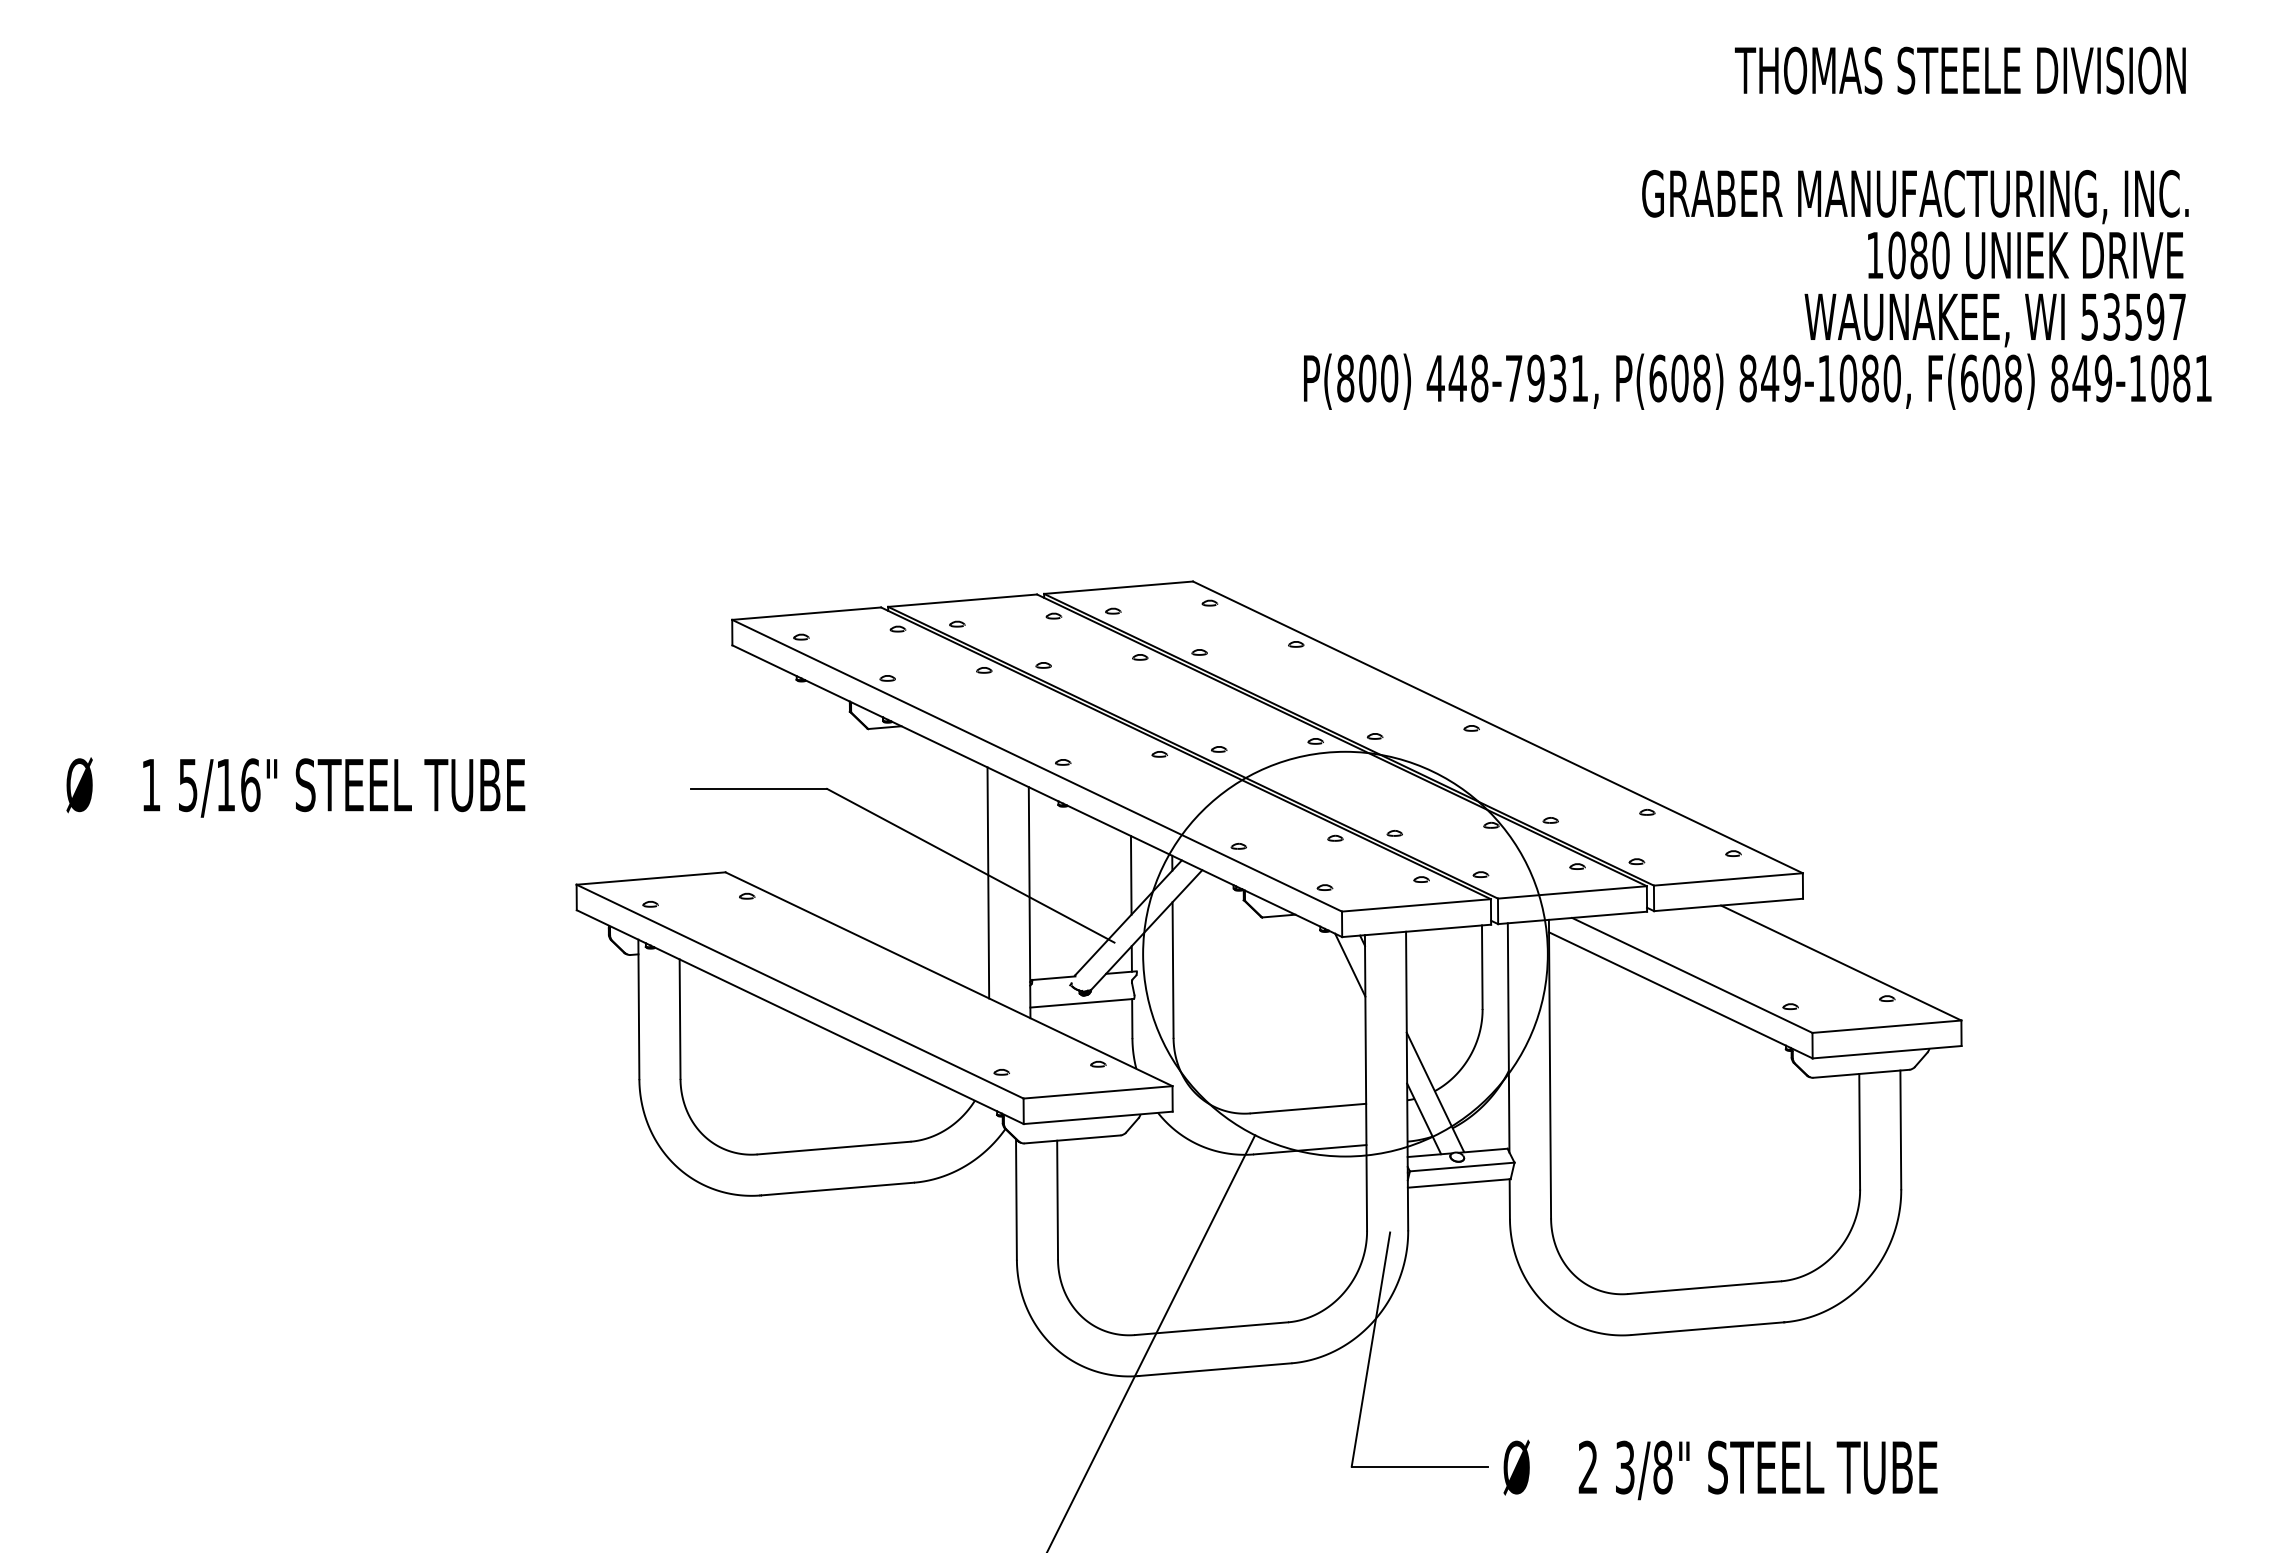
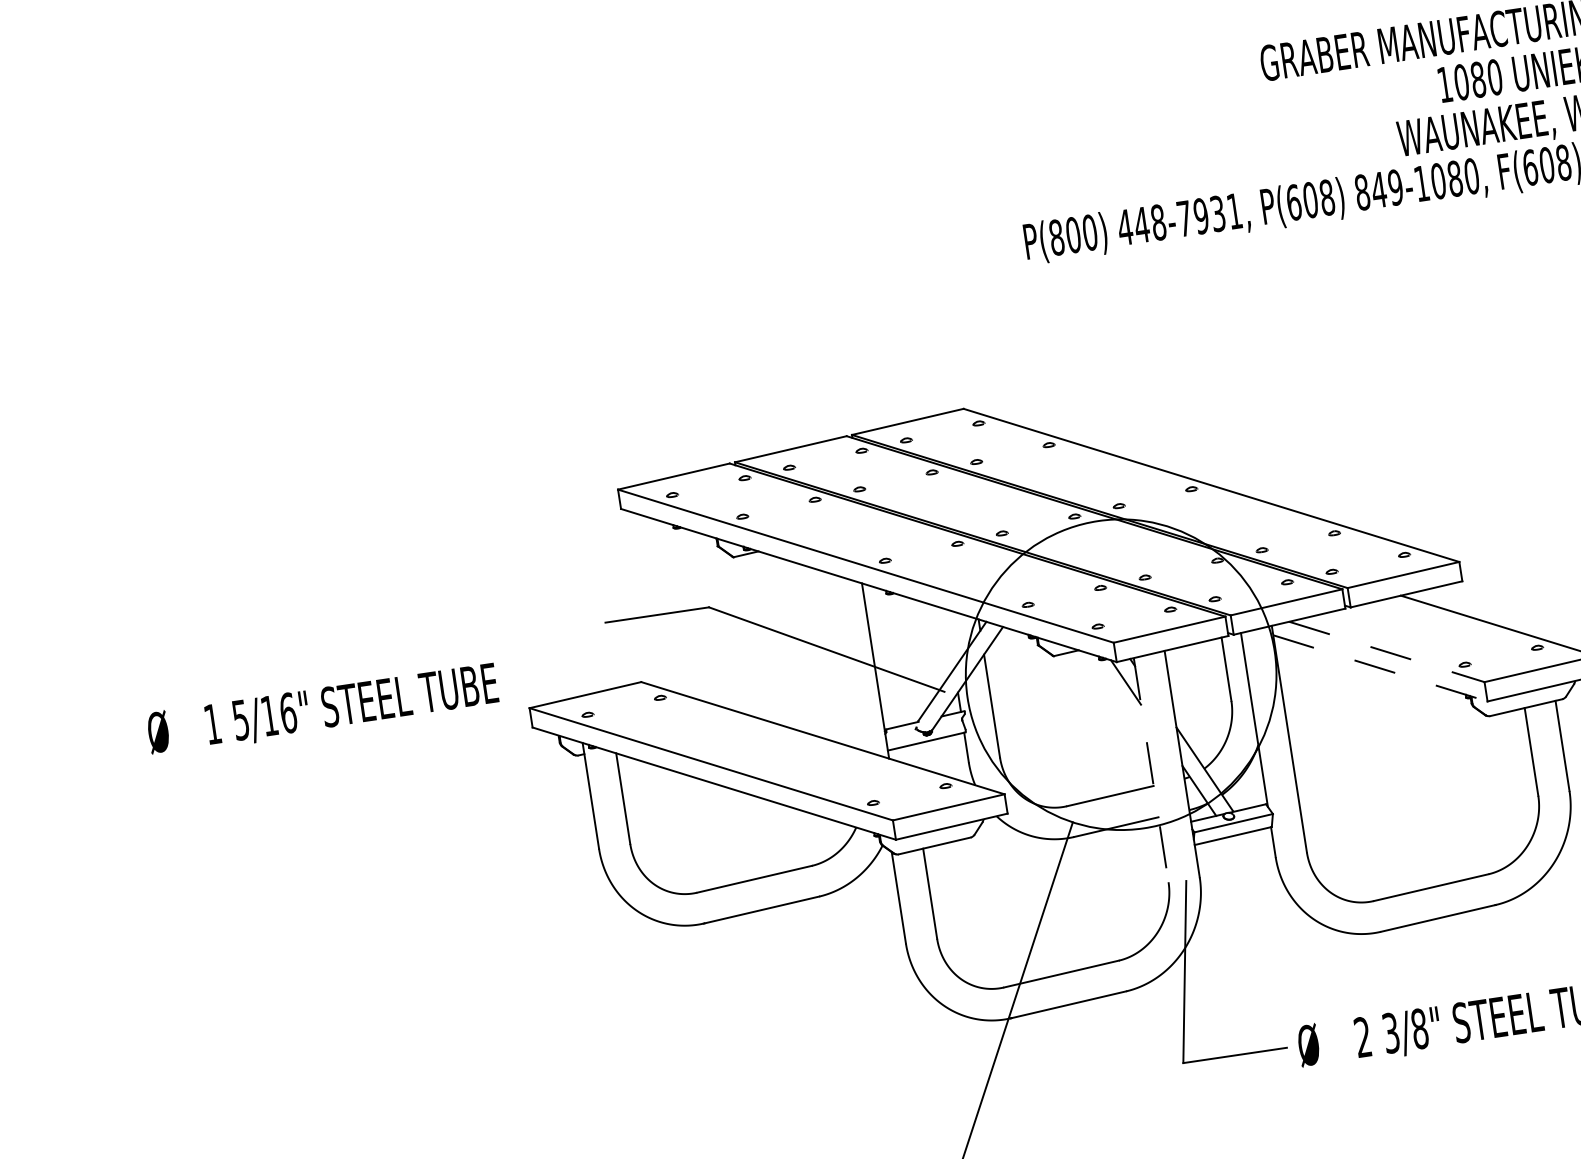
text: (295, 787) -> (322, 709), moved
line: (1130, 875) -> (949, 639), removed
line: (988, 882) -> (842, 660), removed
line: (1692, 975) -> (1387, 651), solid -> dashed
line: (1681, 995) -> (1380, 668), solid -> dashed
line: (1366, 1082) -> (1151, 769), solid -> dashed

